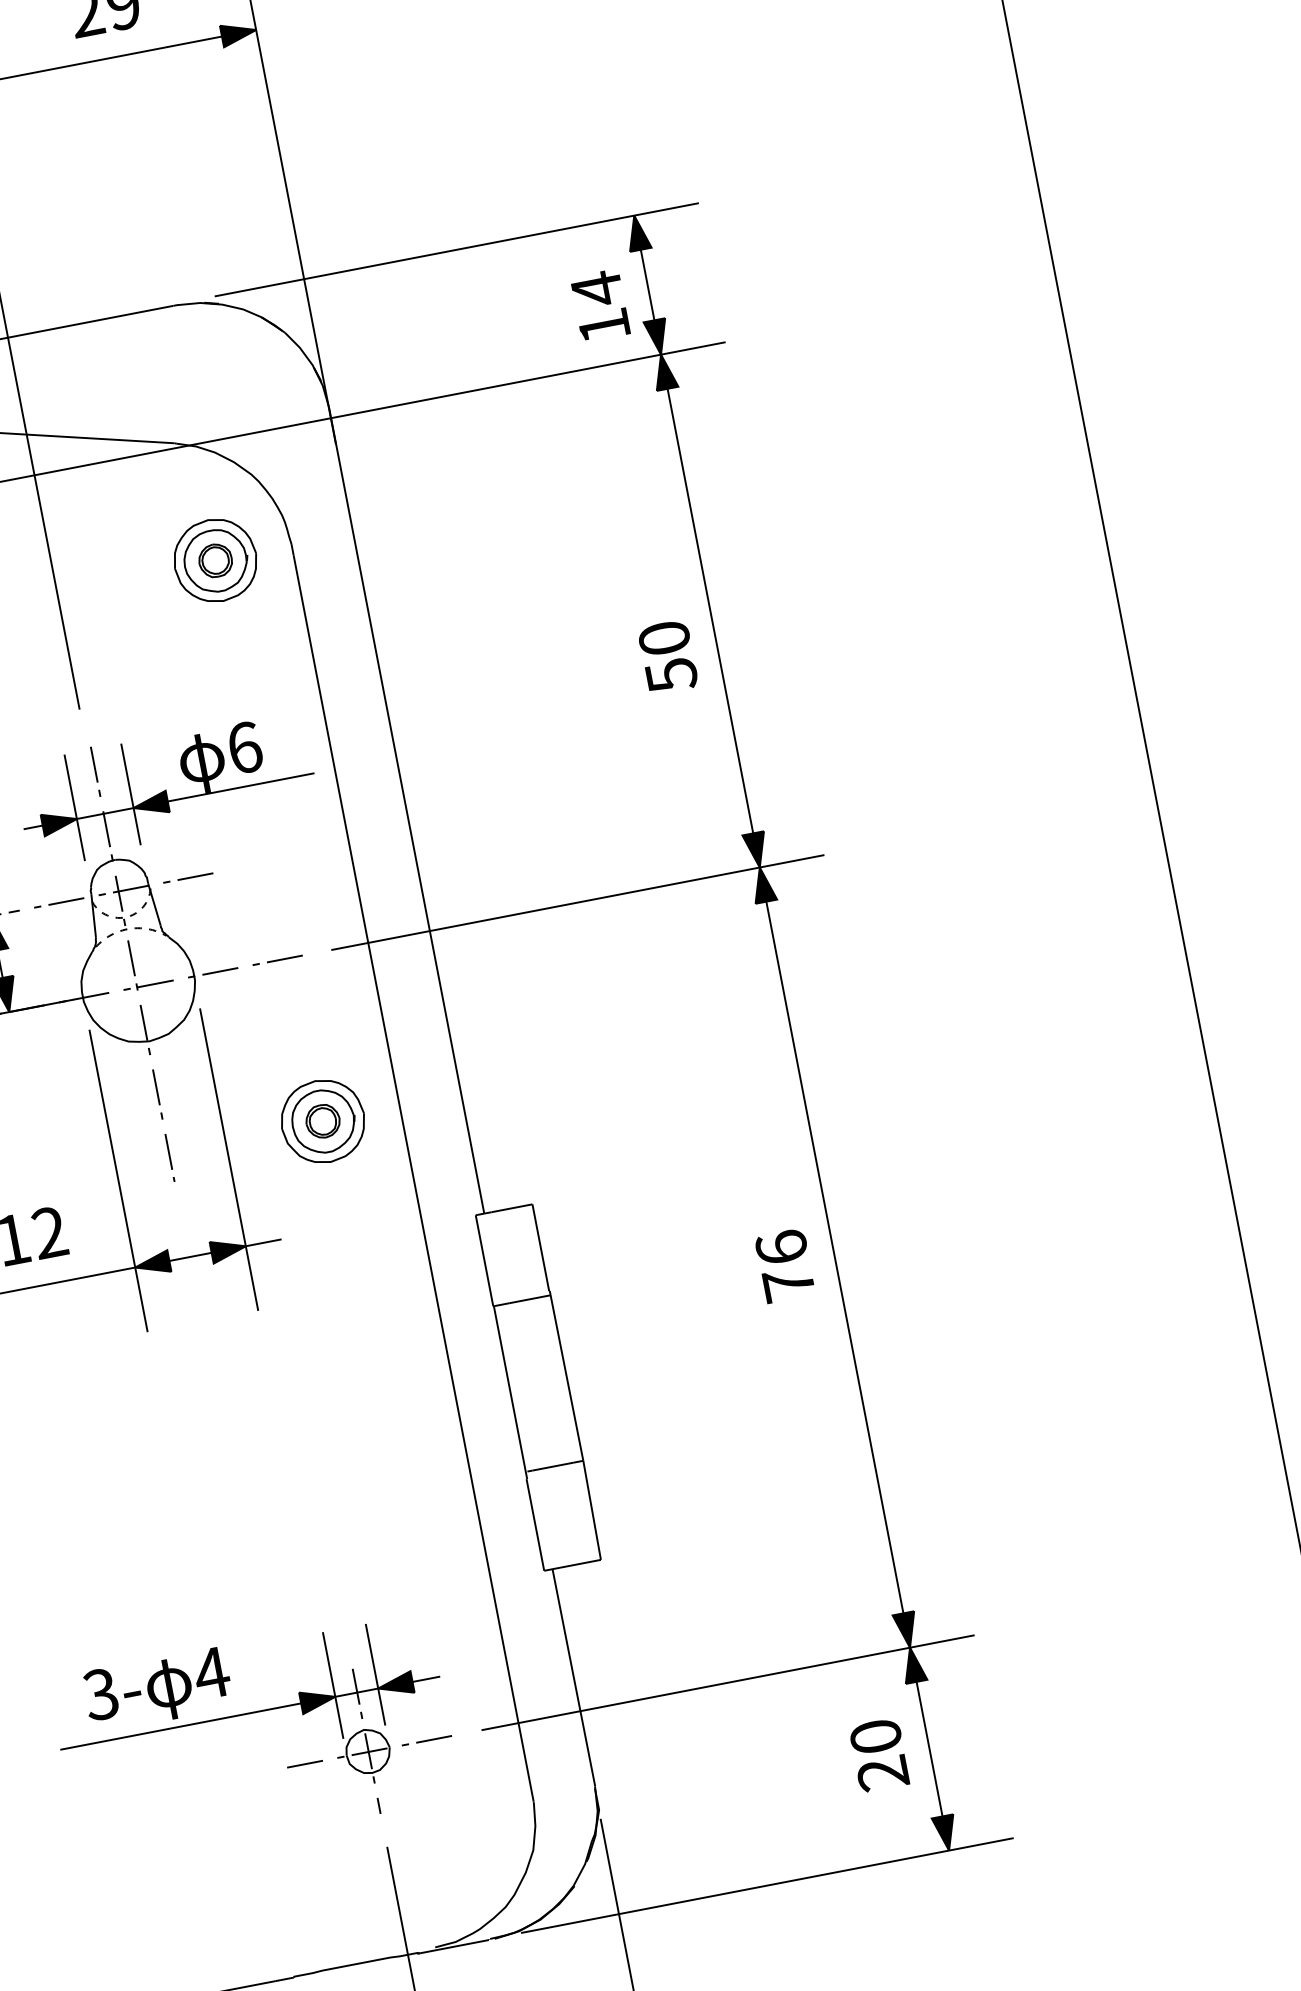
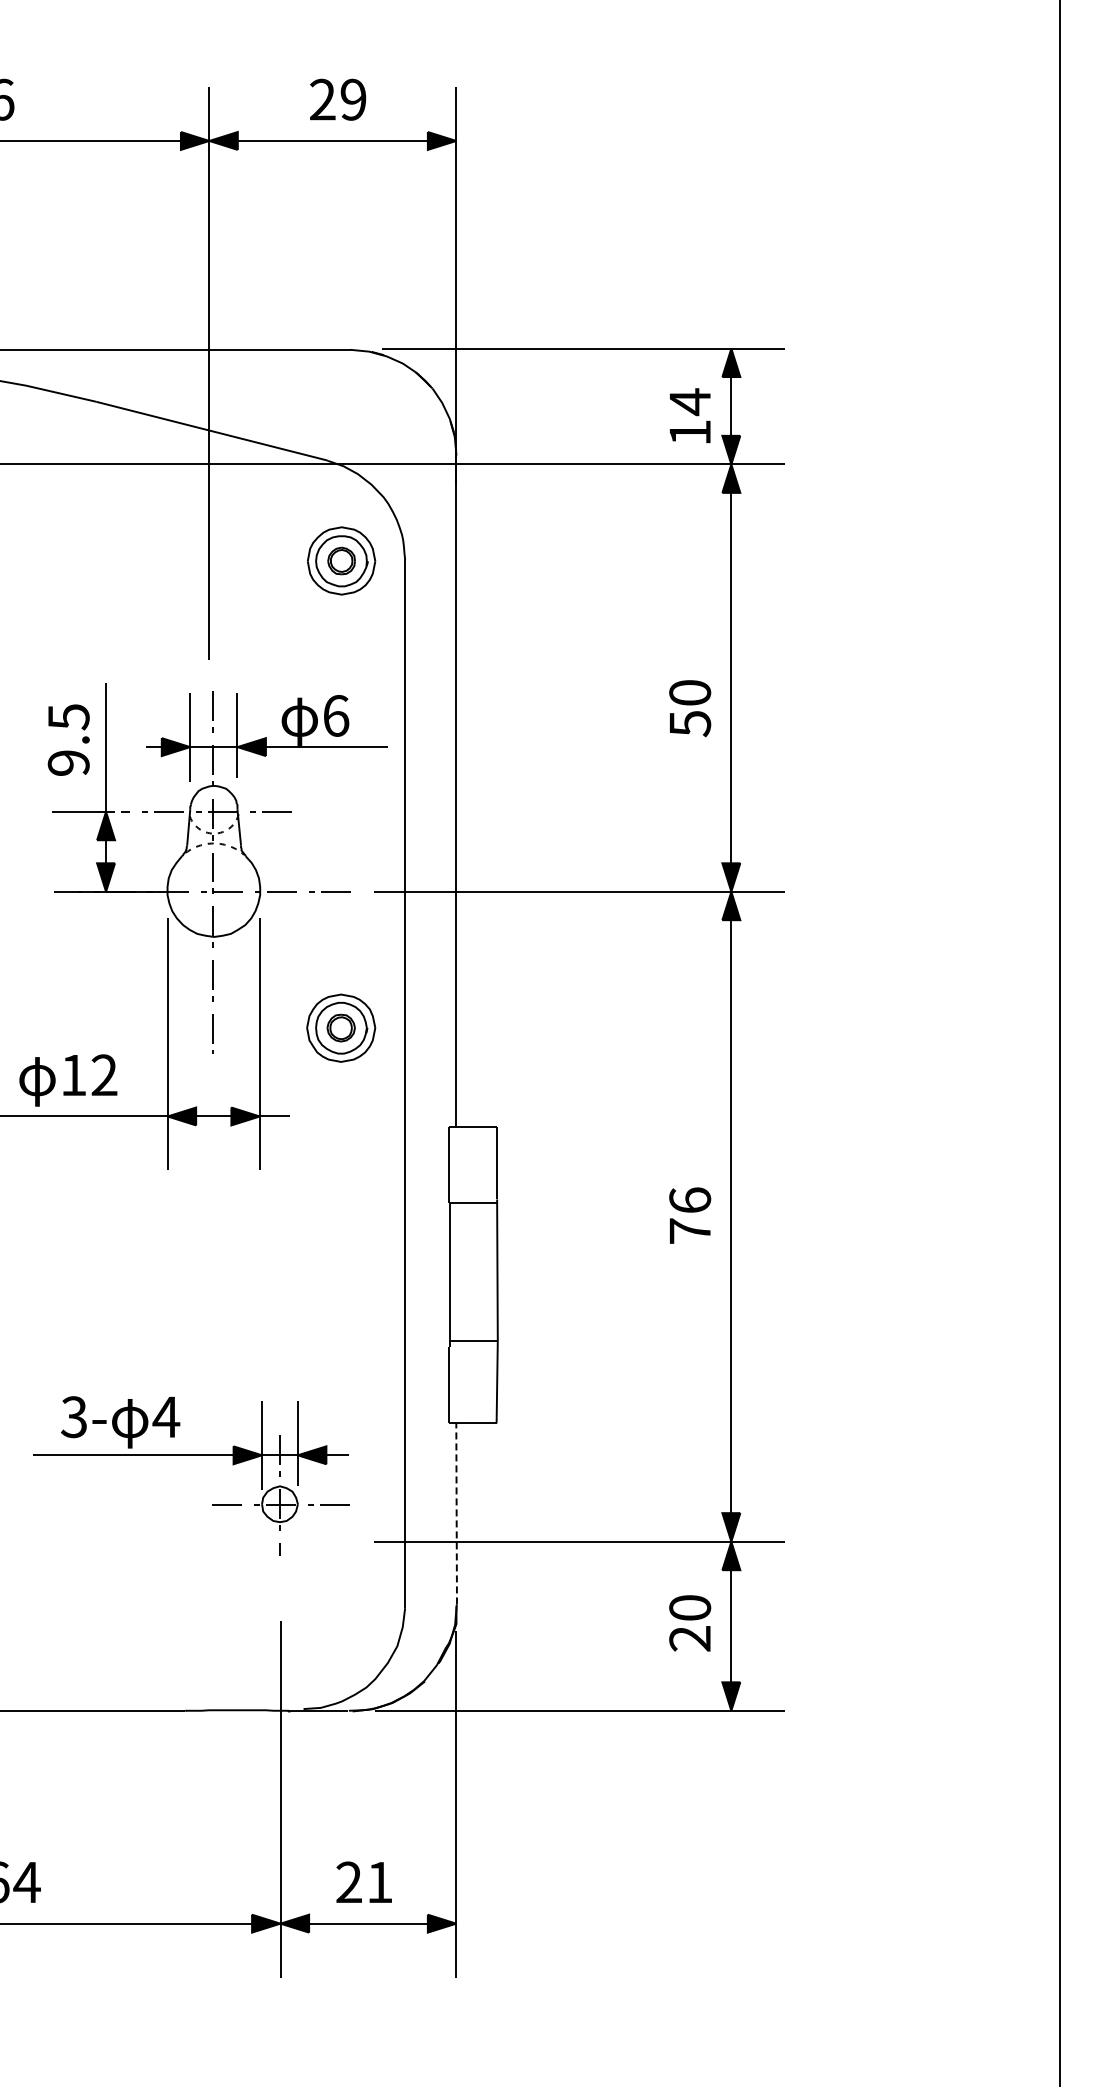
line: (573, 1677) -> (456, 1513), solid -> dashed
part: (250, 1713) -> (191, 1455), moved

